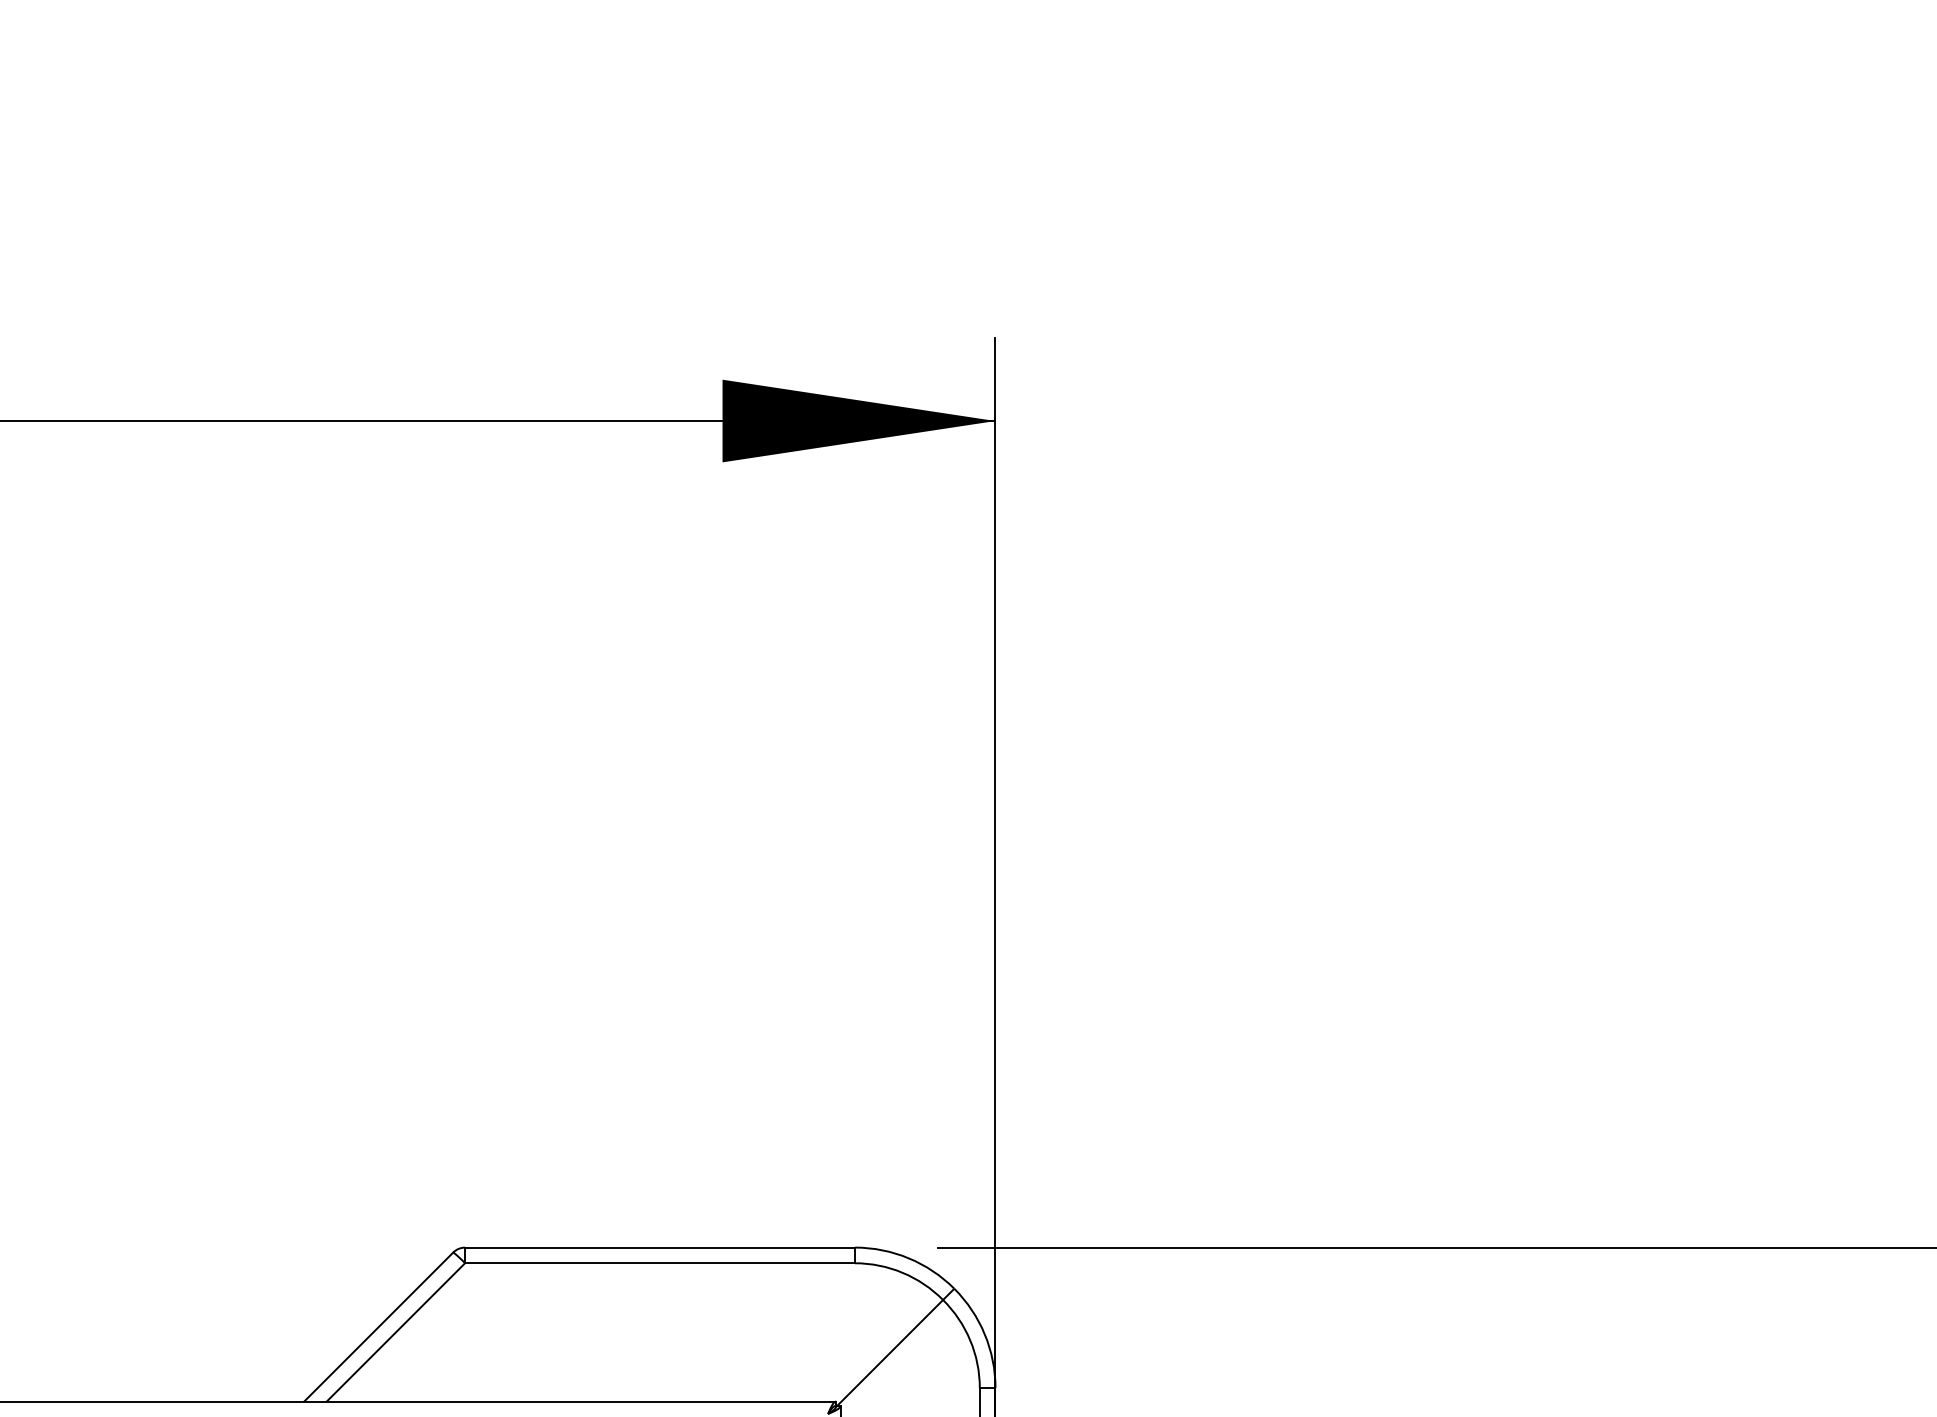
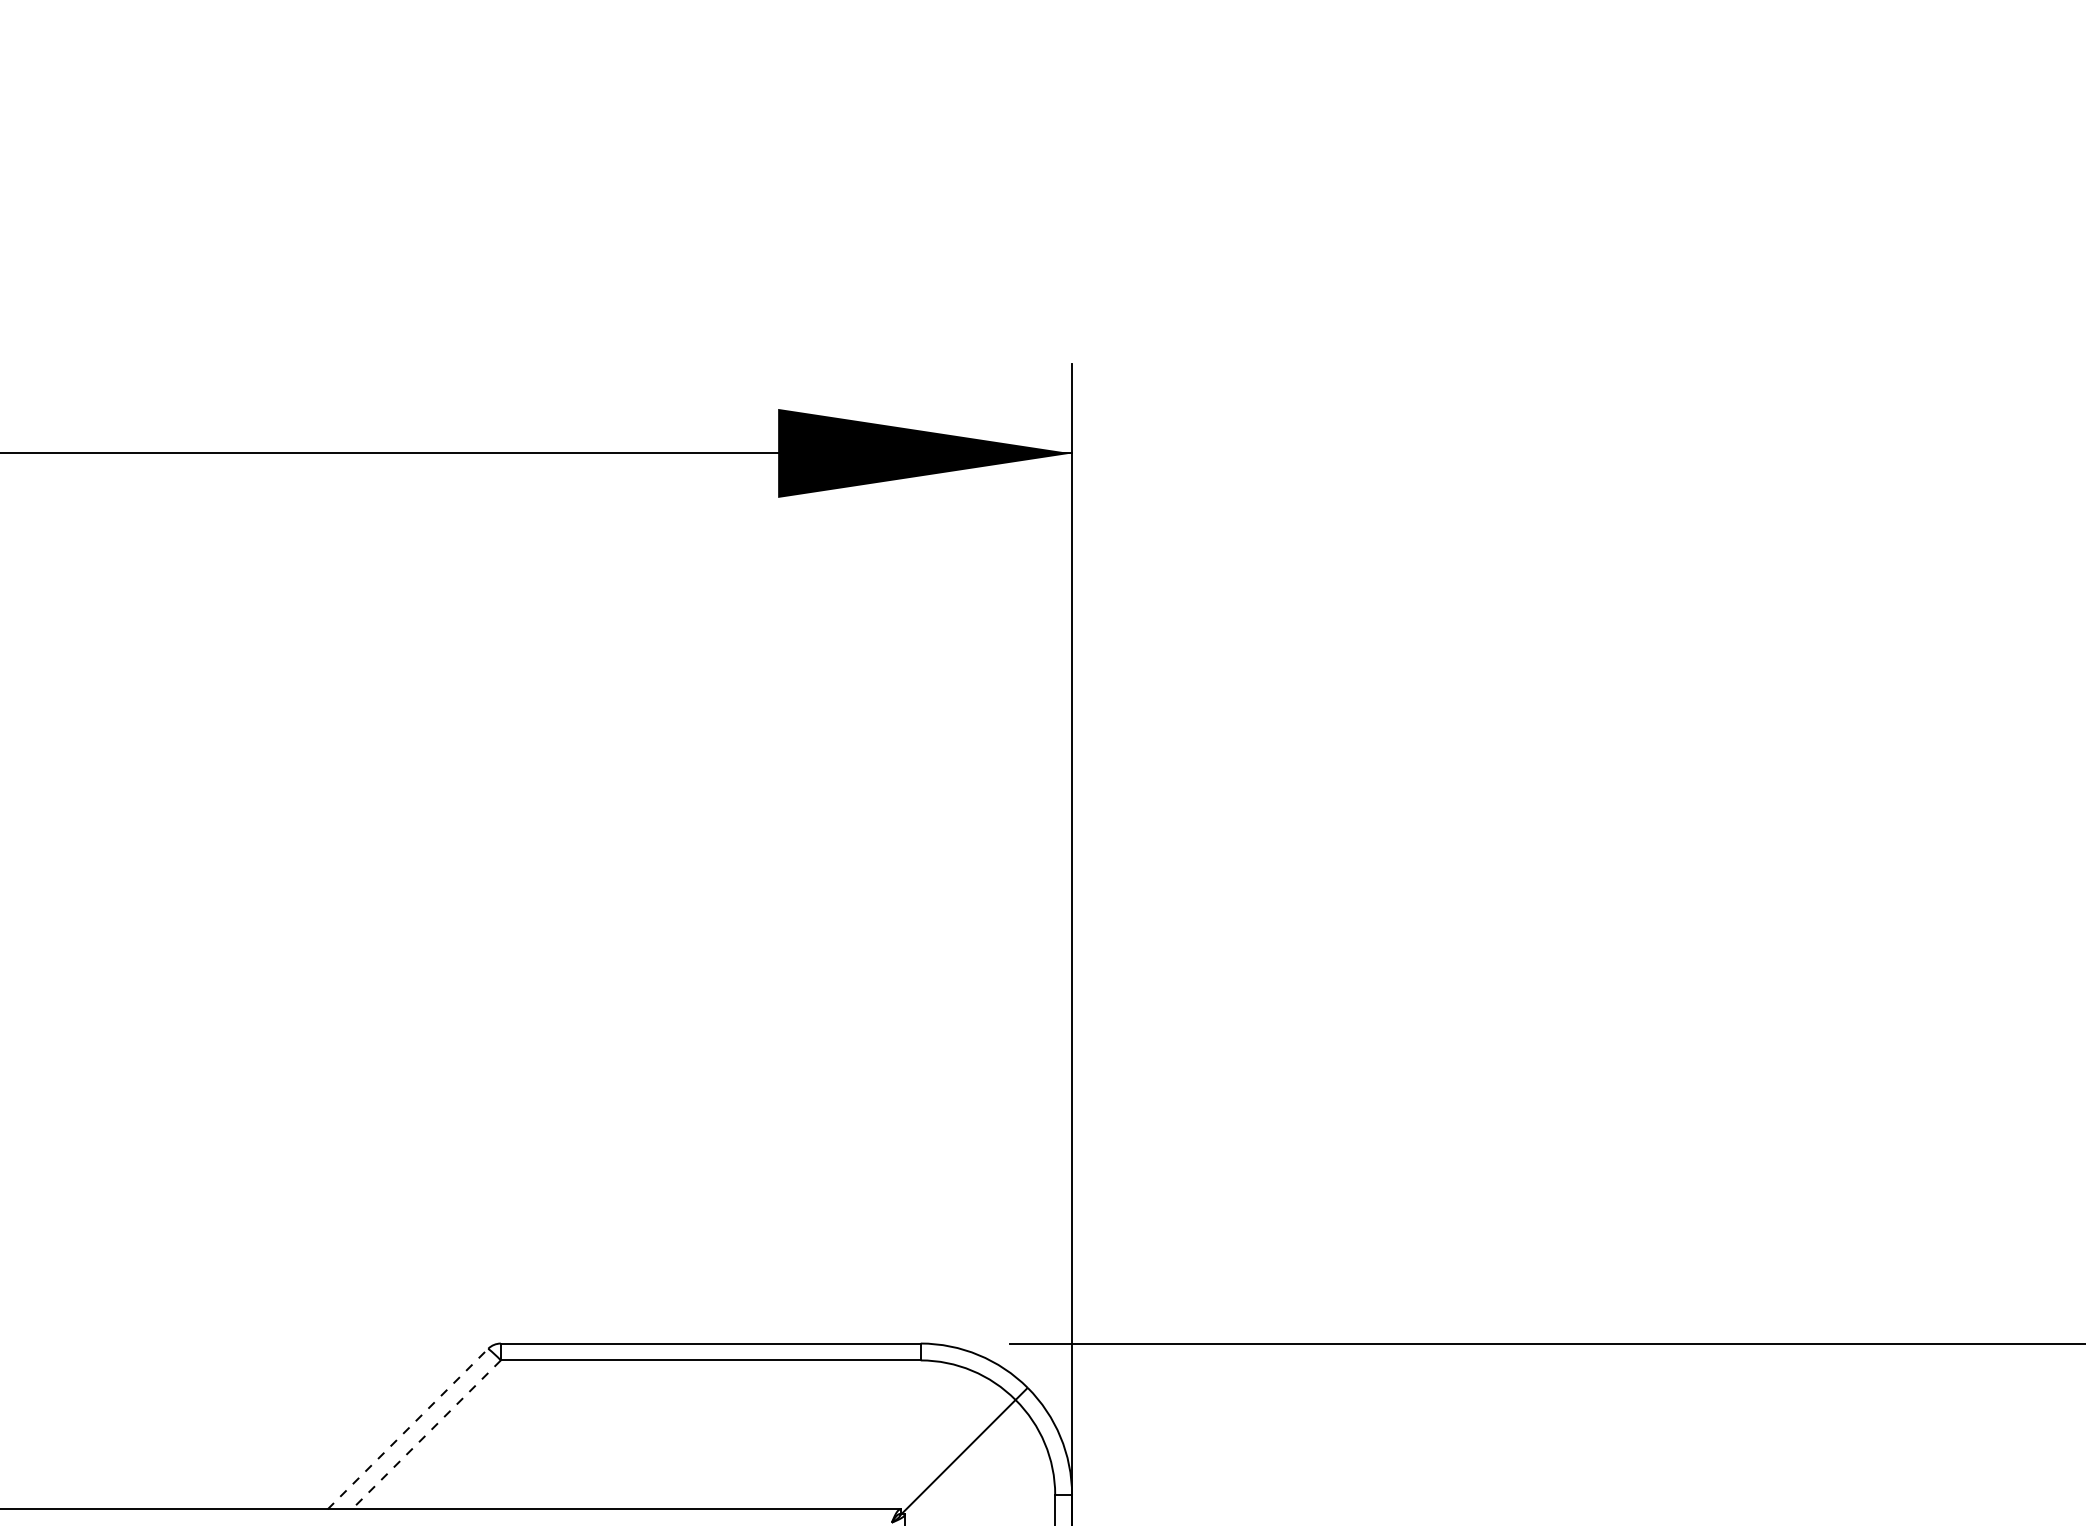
line: (378, 1327) -> (407, 1429), solid -> dashed
line: (396, 1332) -> (426, 1435), solid -> dashed

